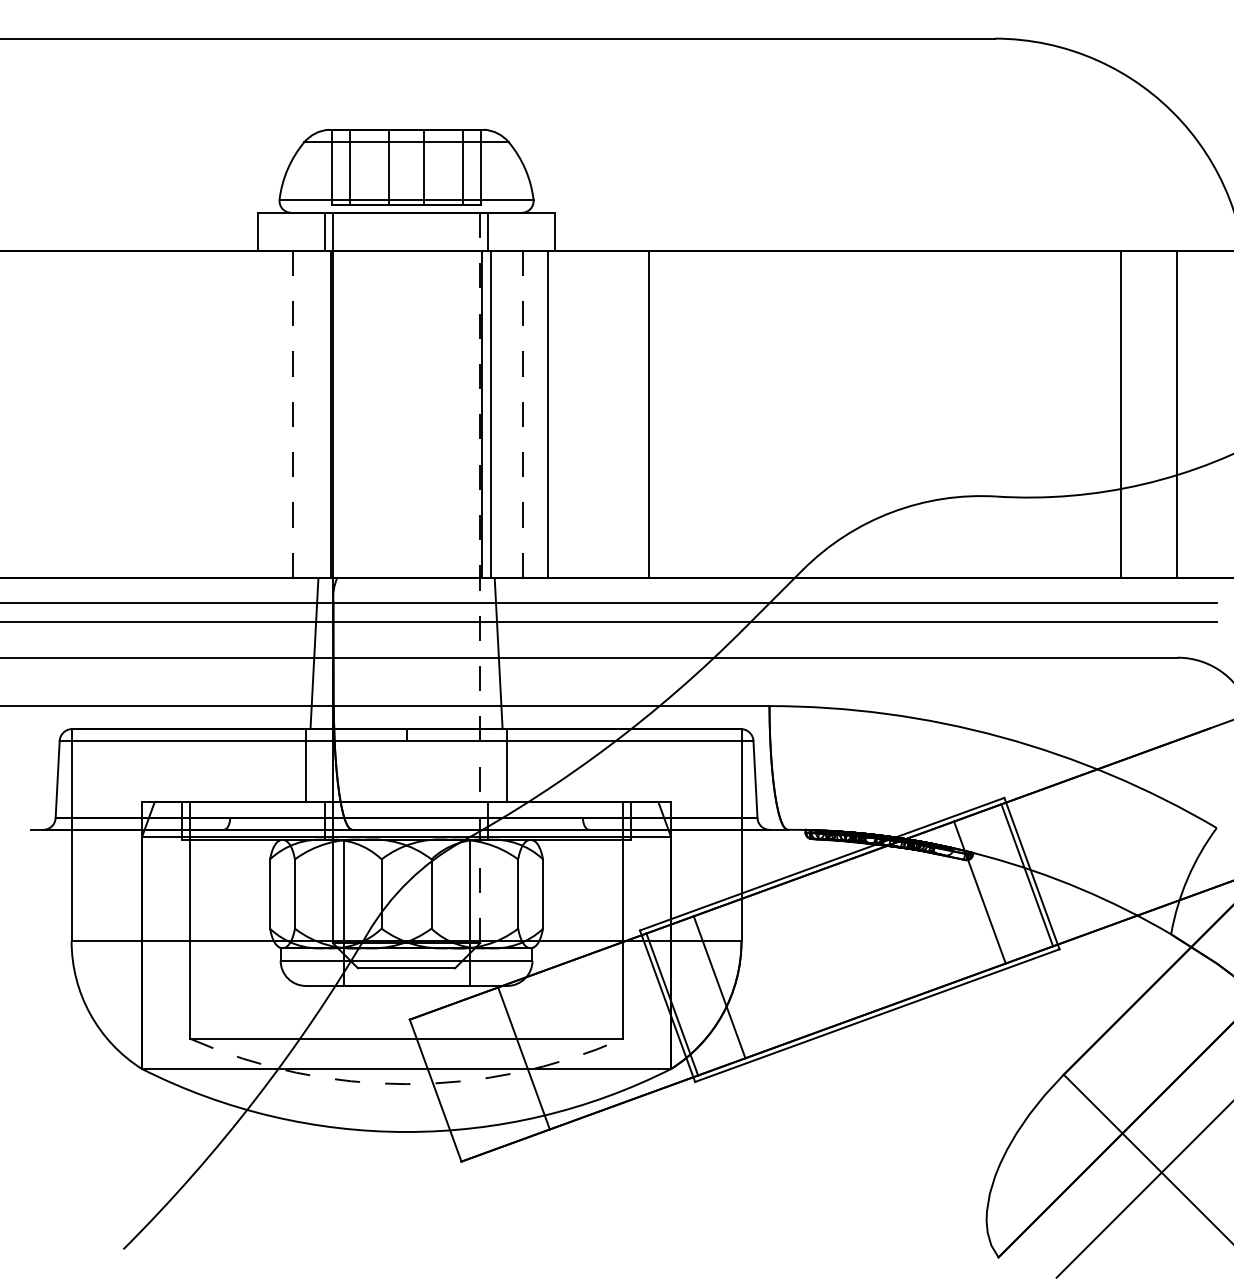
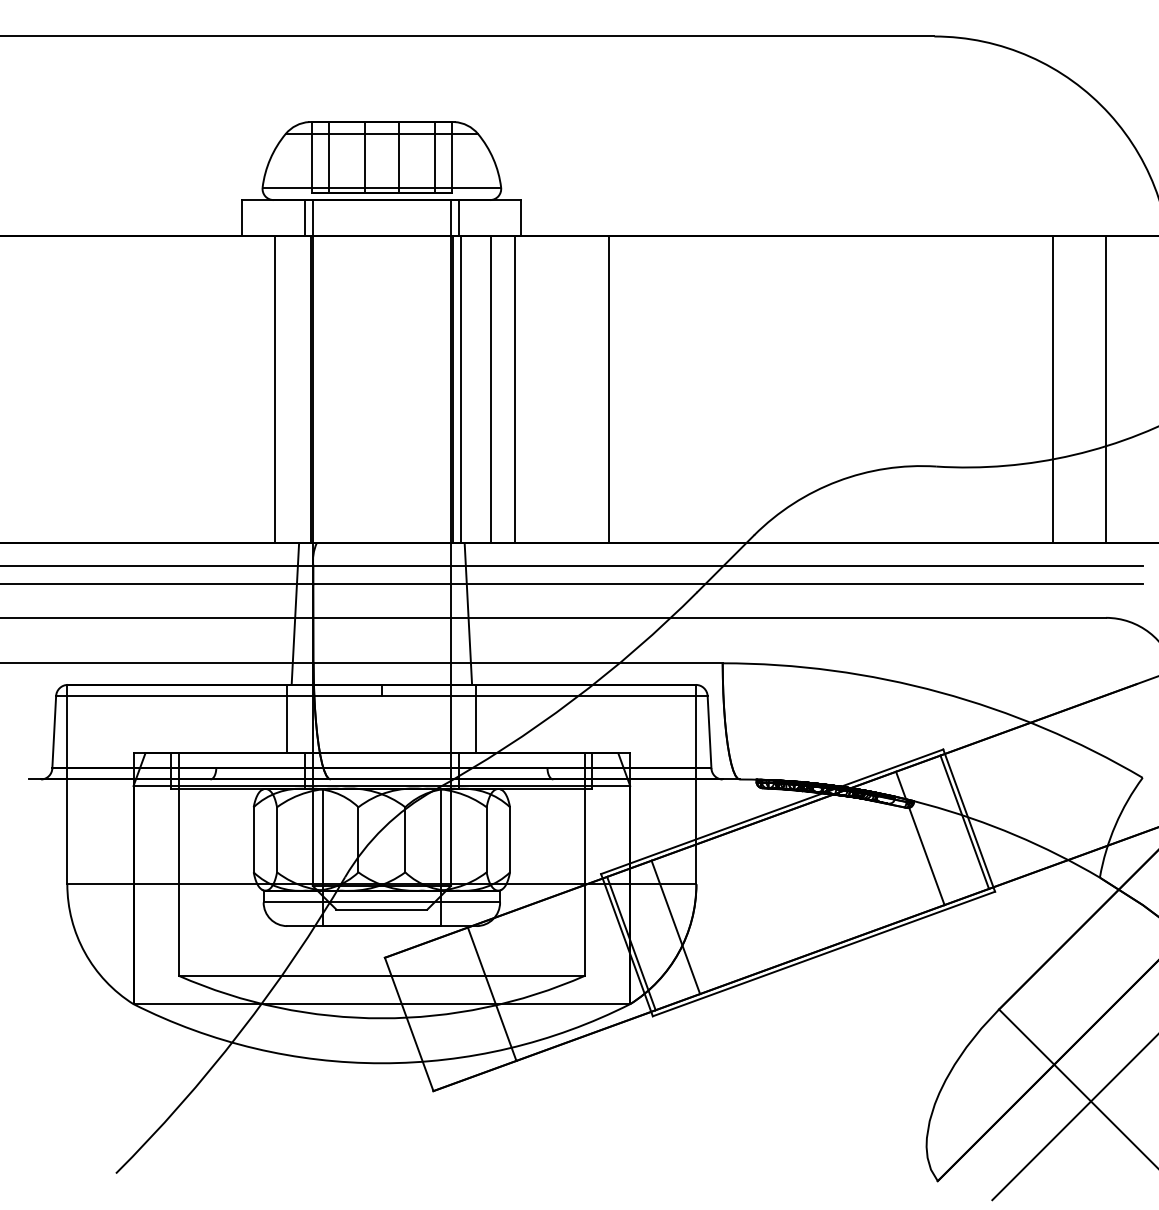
line: (292, 414) -> (274, 389), dashed -> solid
line: (522, 414) -> (490, 389), dashed -> solid
line: (480, 577) -> (451, 542), dashed -> solid
arc: (406, 1084) -> (381, 1018), dashed -> solid

